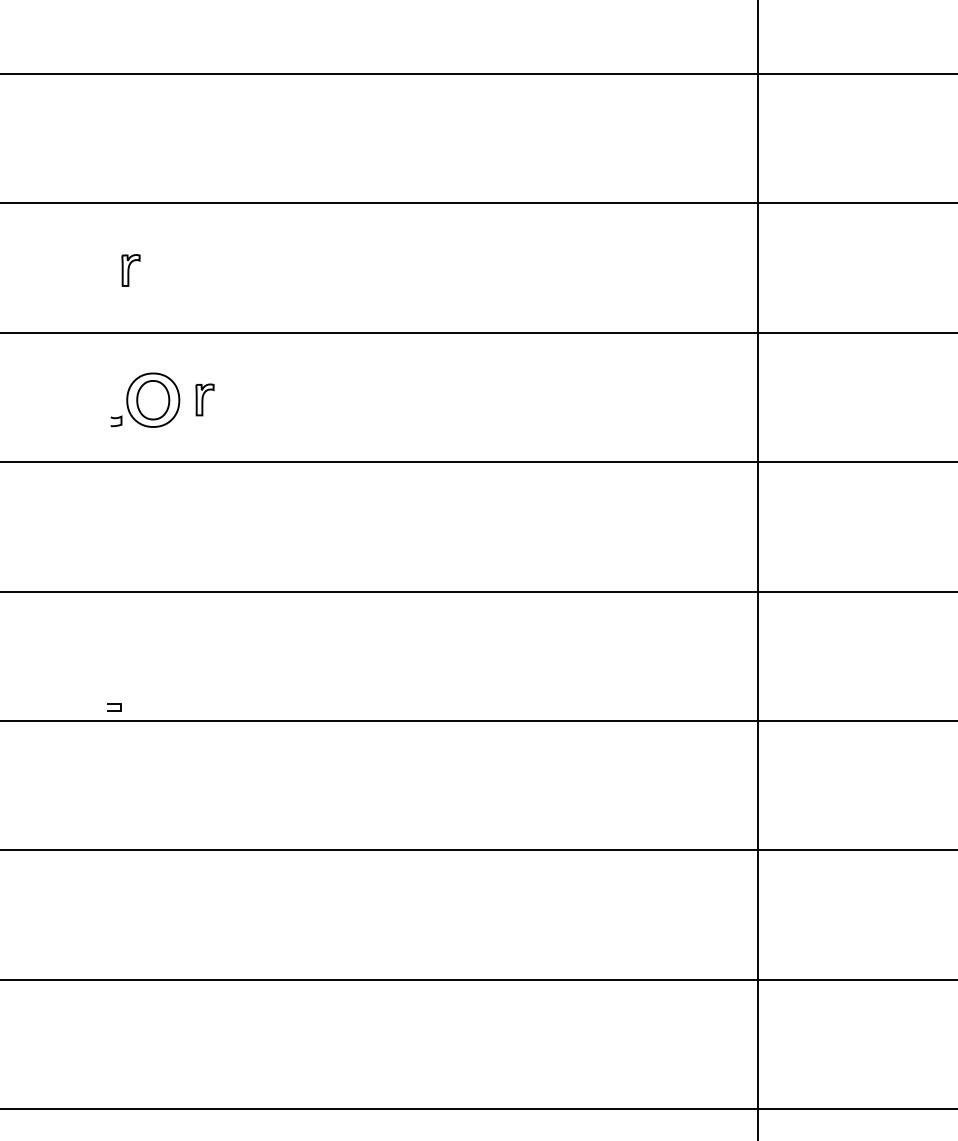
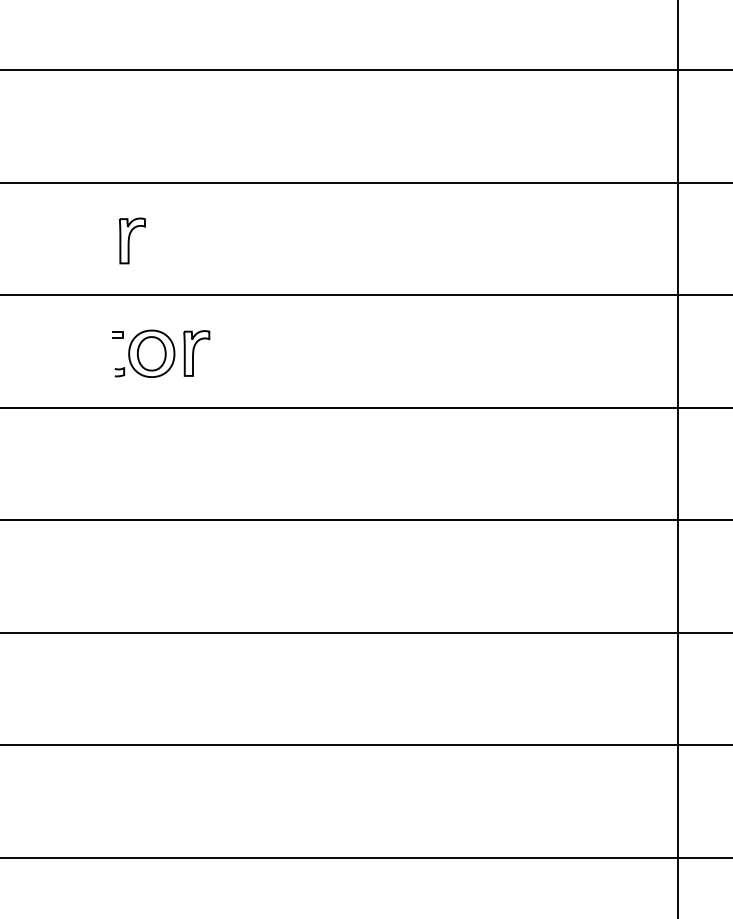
part: (130, 270) -> (131, 240), size x1.67
part: (204, 399) -> (196, 353), size x1.67
line: (114, 704) -> (118, 332), moved

